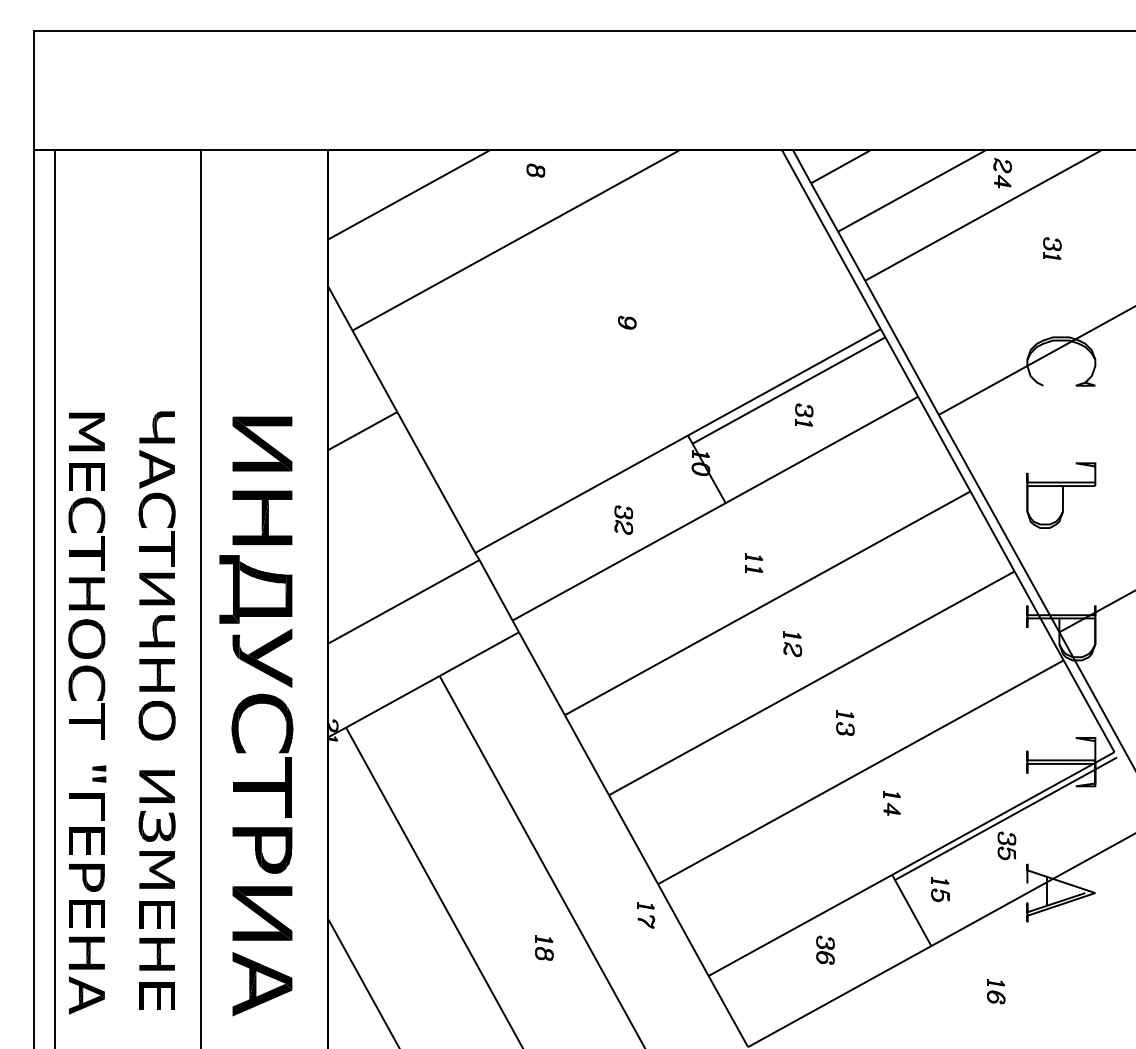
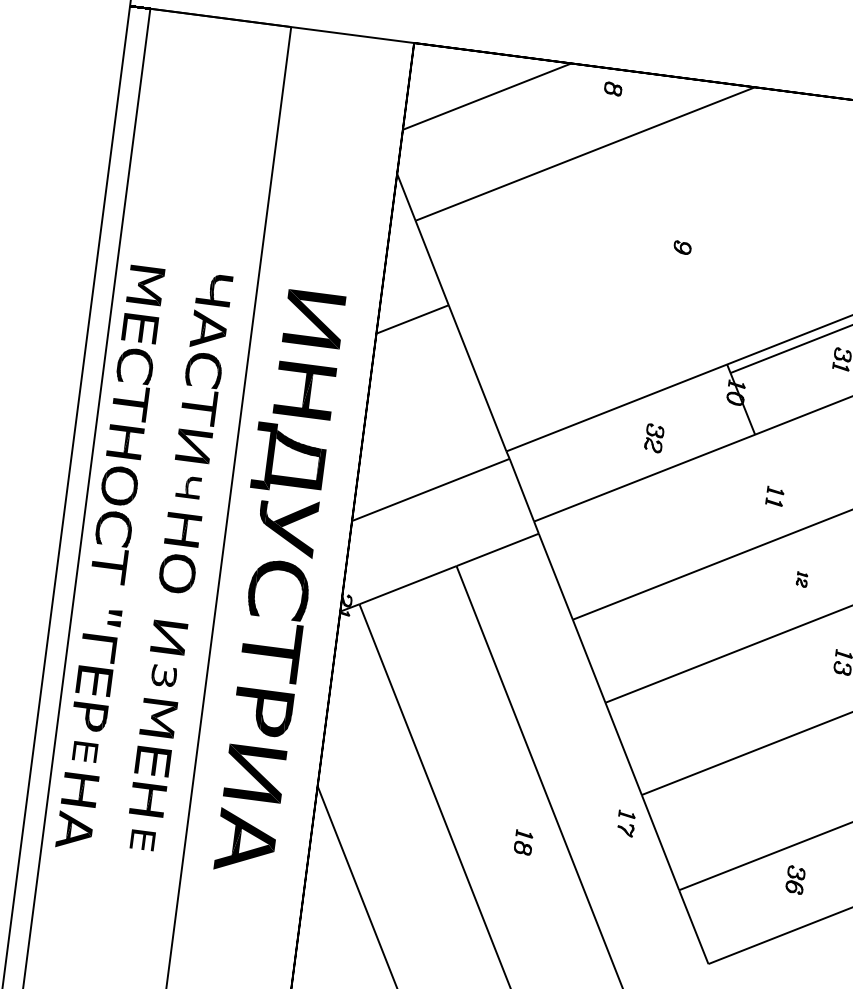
part: (156, 631) -> (188, 487), size x0.7
part: (792, 643) -> (802, 578), size x0.6
part: (156, 826) -> (163, 676), size x0.7
part: (86, 913) -> (84, 751), size x0.7
part: (156, 995) -> (142, 839), size x0.7

